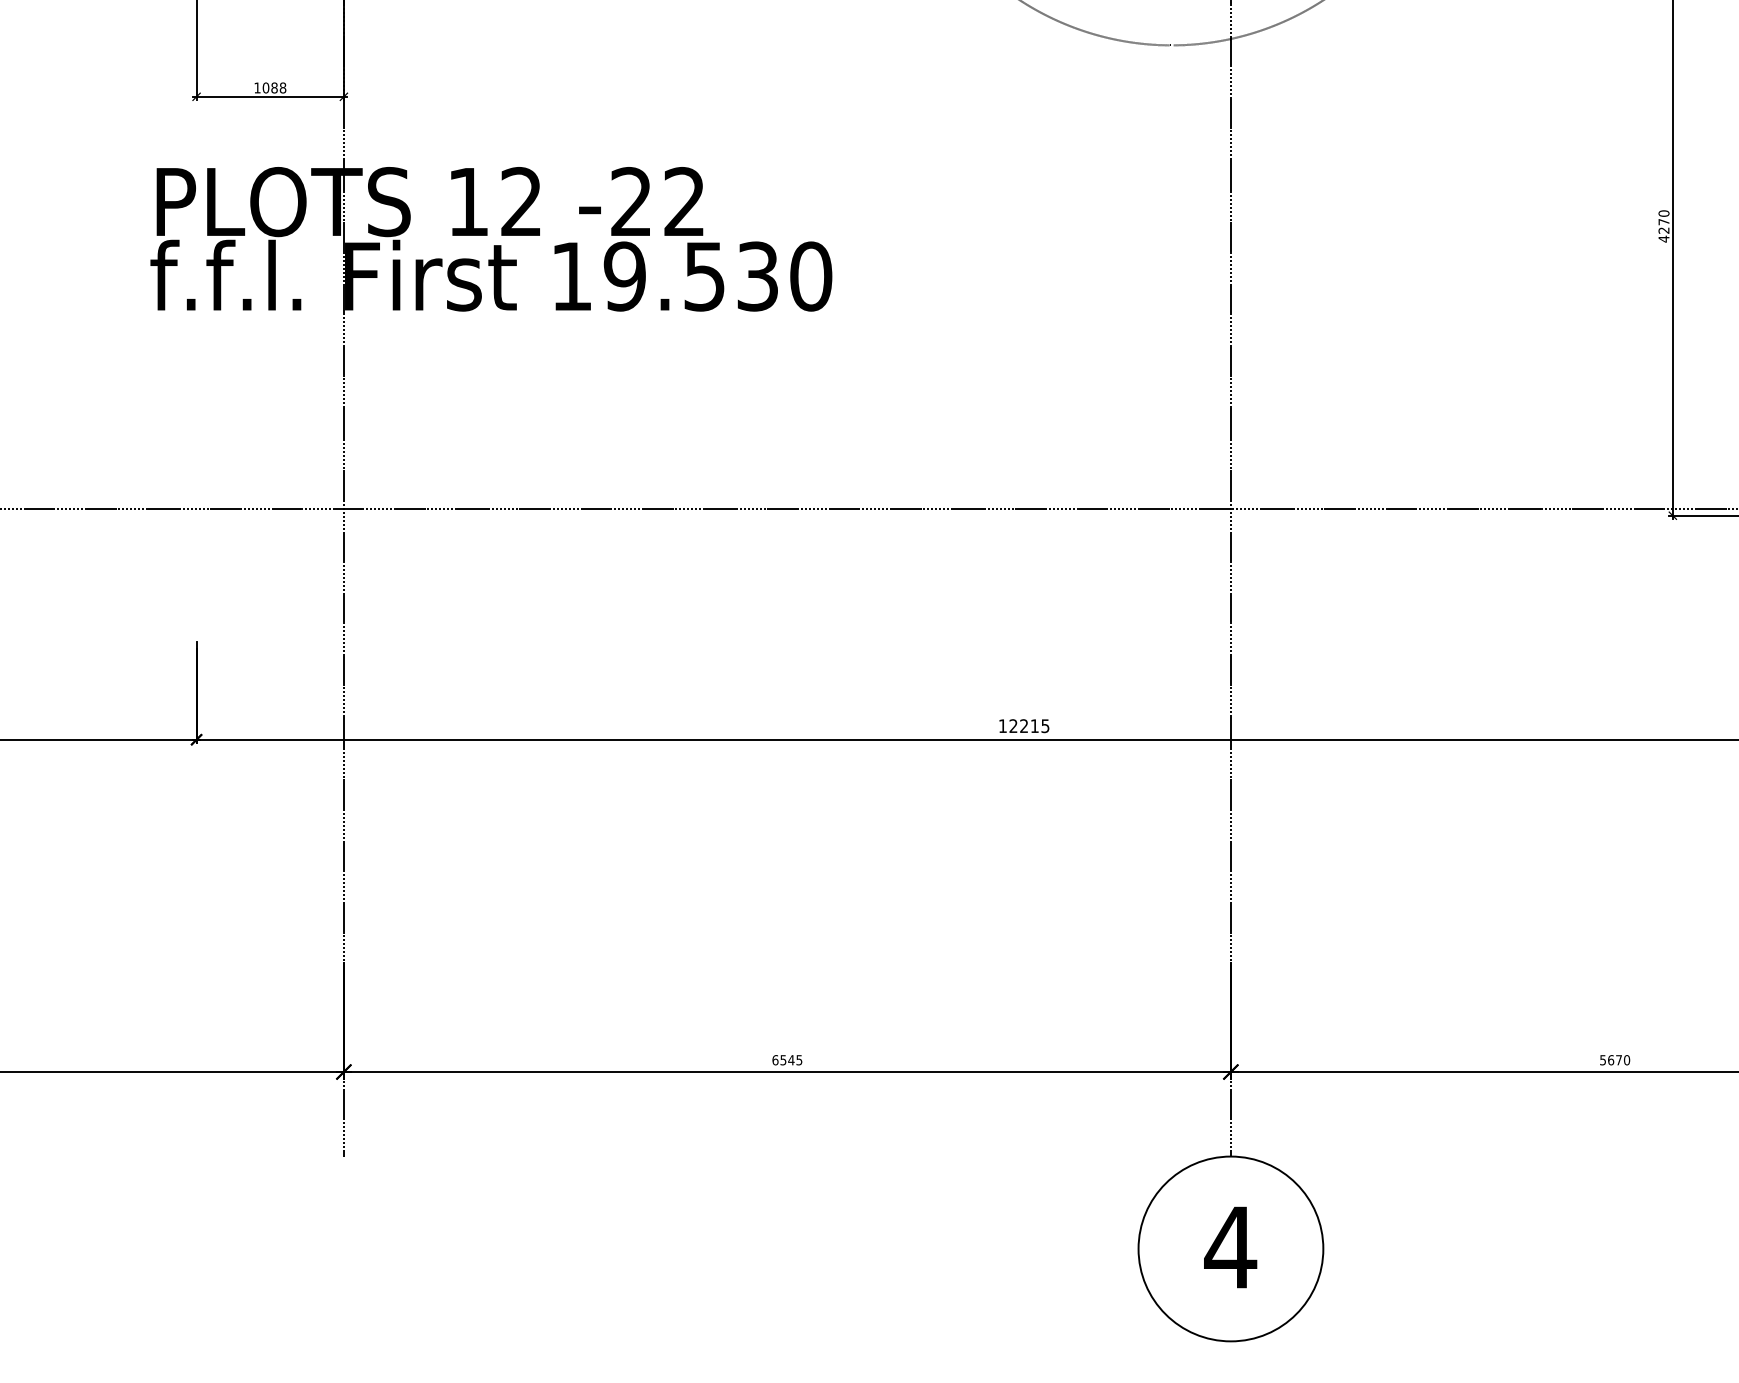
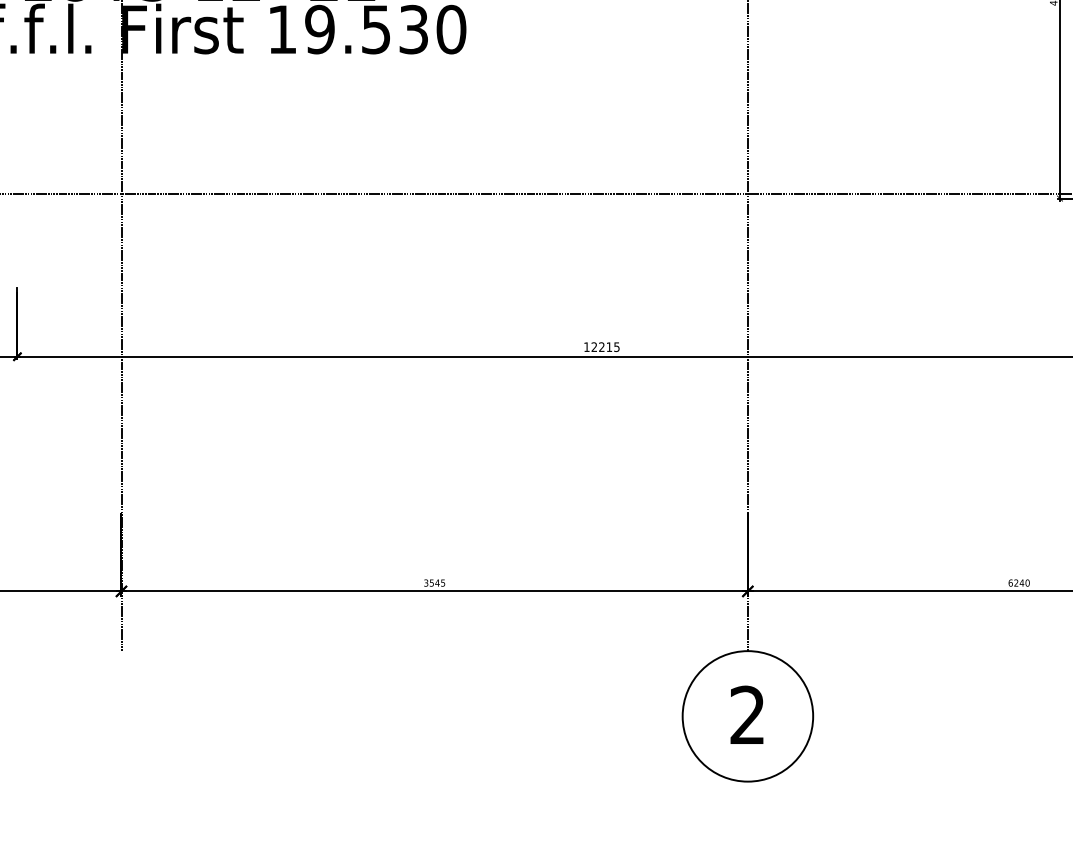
text: (775, 1060) -> (426, 583), 6545 -> 3545
text: (1611, 1060) -> (1016, 583), 5670 -> 6240
text: (1230, 1246) -> (747, 714), 4 -> 2

